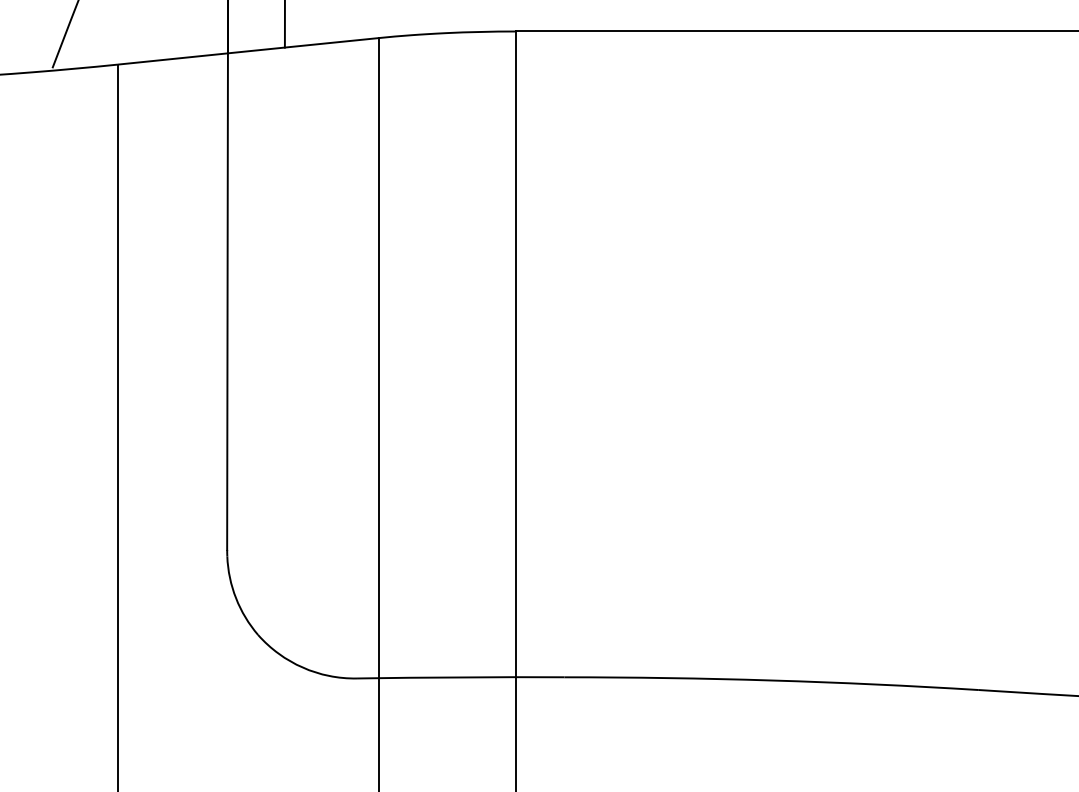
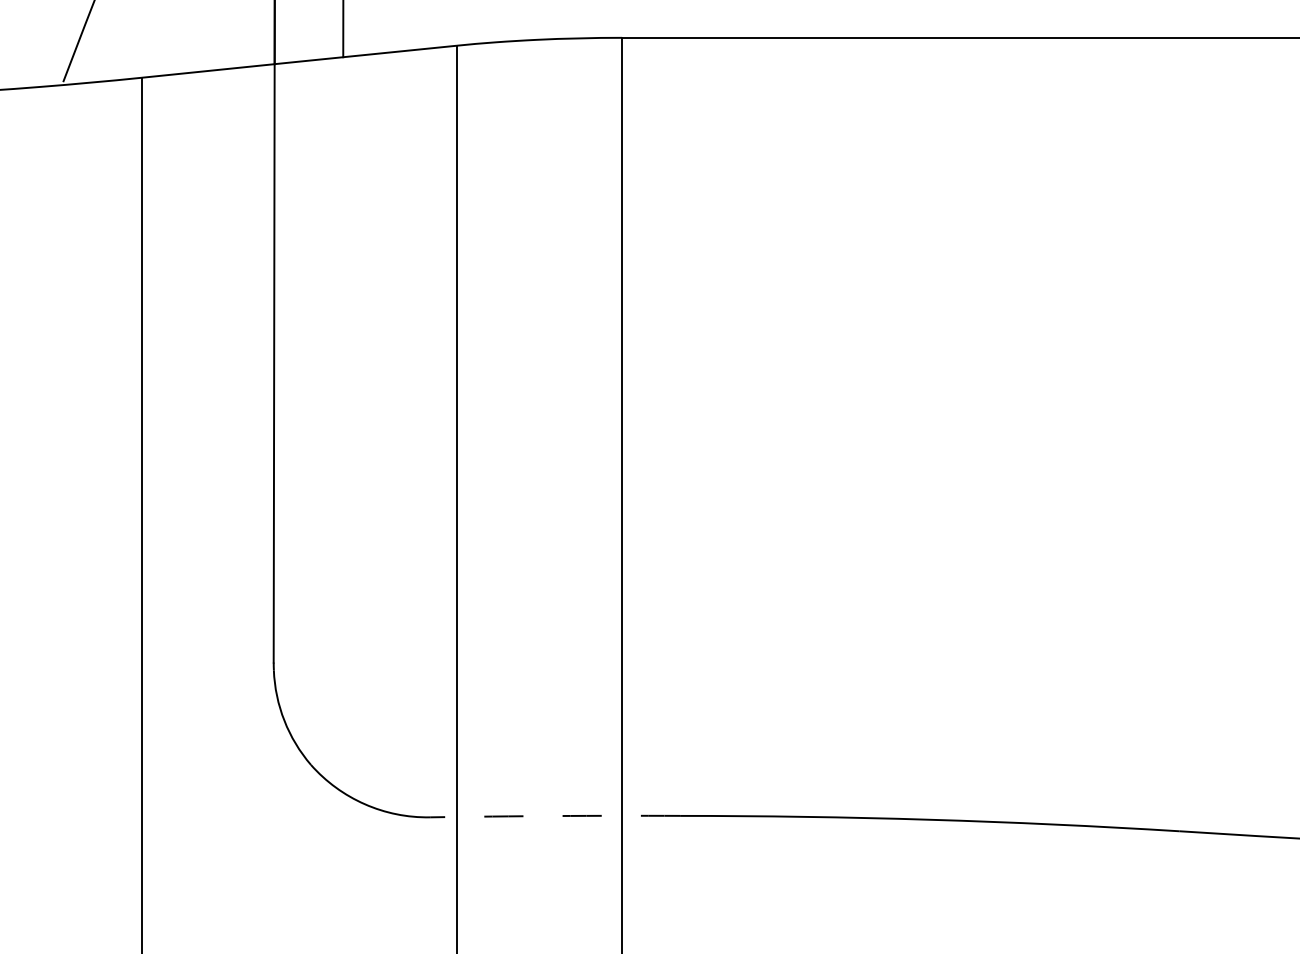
arc: (461, 677) -> (555, 816), solid -> dashed

